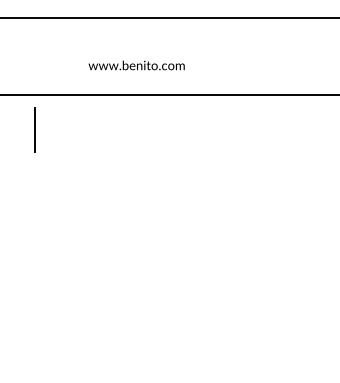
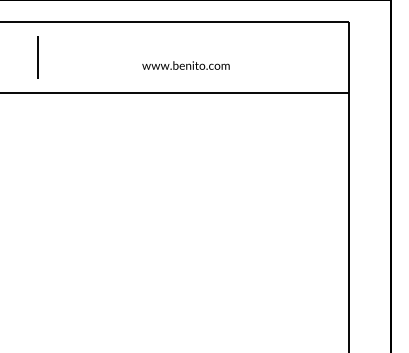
text: (136, 65) -> (185, 65), moved
line: (35, 130) -> (37, 57), moved

